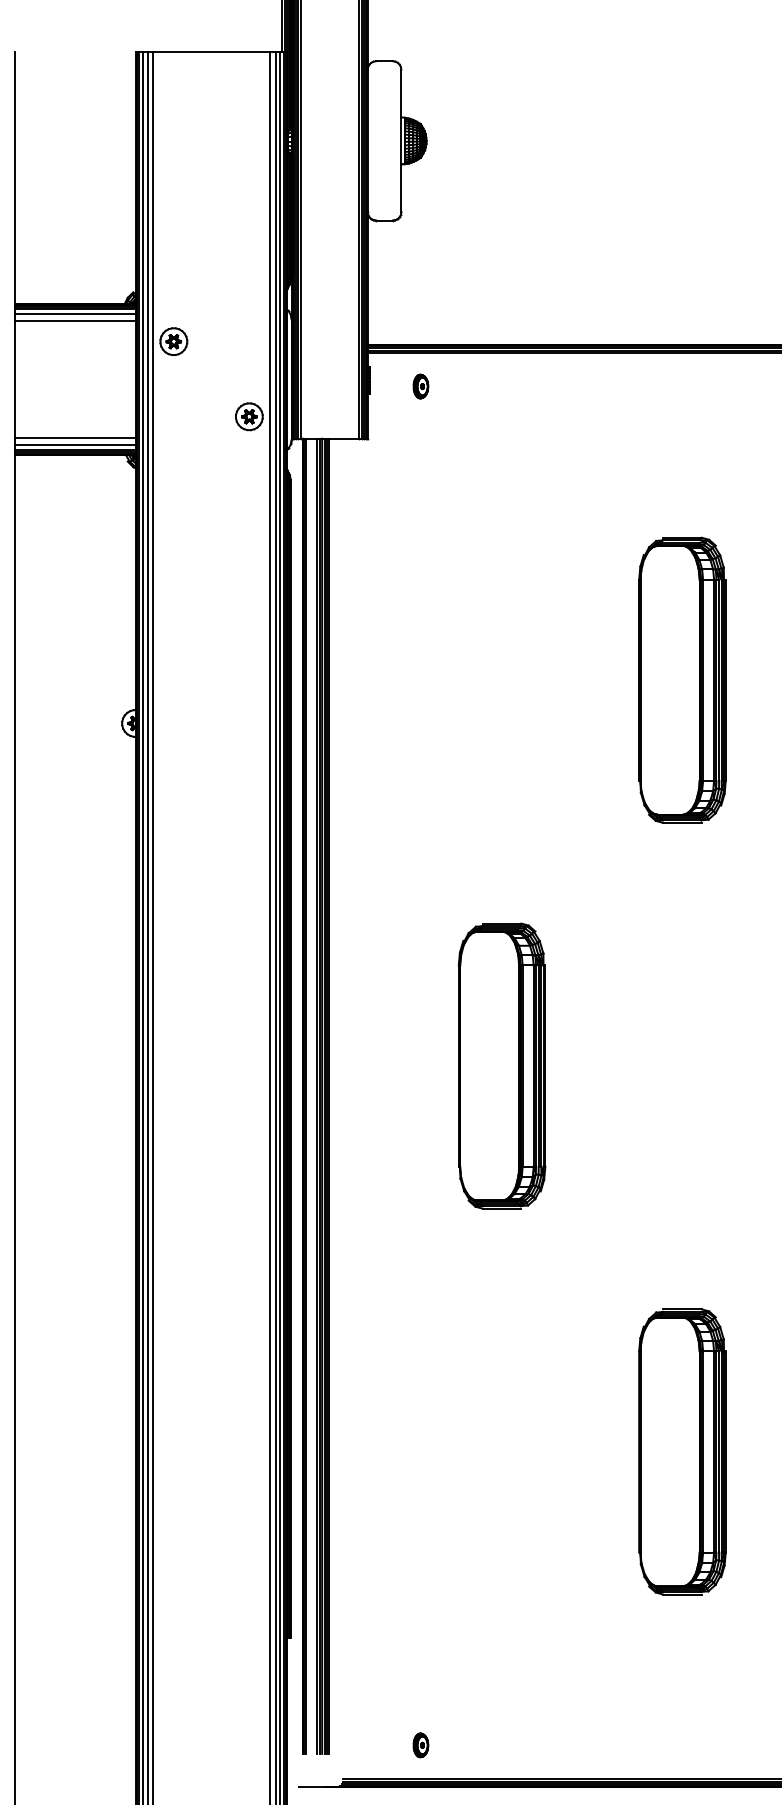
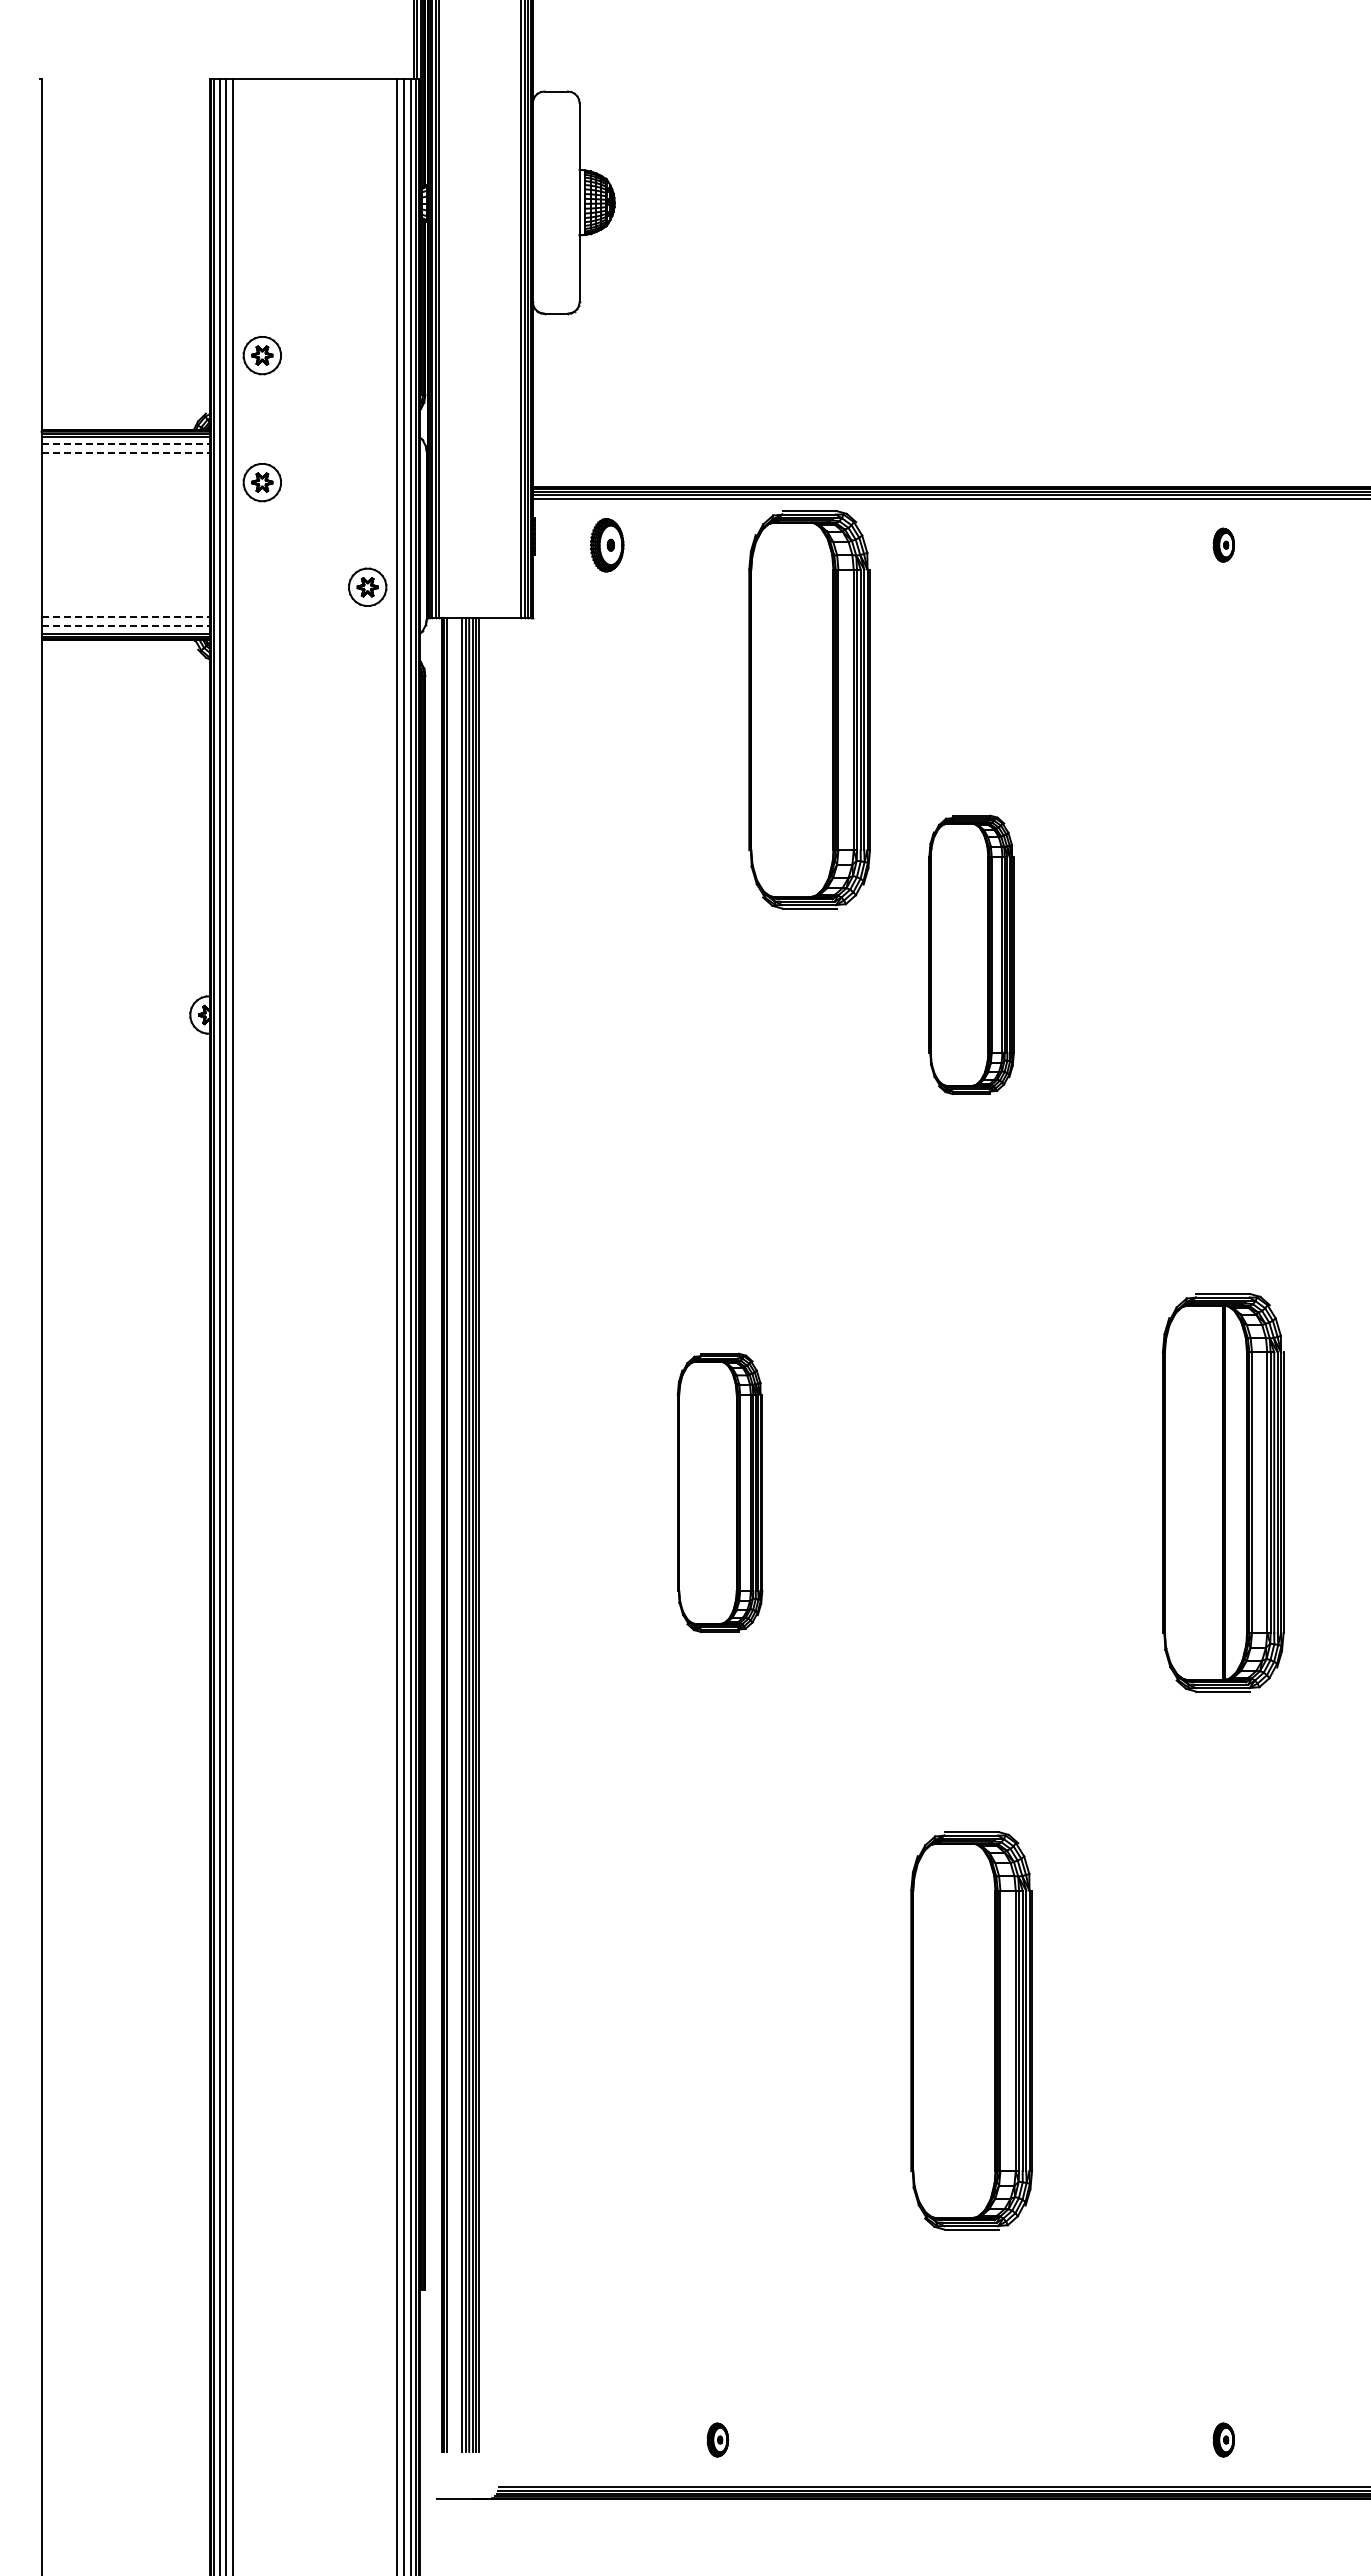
part: (173, 250) -> (261, 355), added
line: (76, 314) -> (126, 444), solid -> dashed
line: (76, 320) -> (126, 453), solid -> dashed
part: (420, 386) -> (606, 544), size x1.6
line: (76, 438) -> (126, 617), solid -> dashed
line: (76, 444) -> (126, 626), solid -> dashed
part: (566, 504) -> (809, 709), added
part: (682, 680) -> (971, 954), size x0.7
part: (501, 1065) -> (719, 1492), size x0.7
part: (420, 1744) -> (717, 2439), moved

